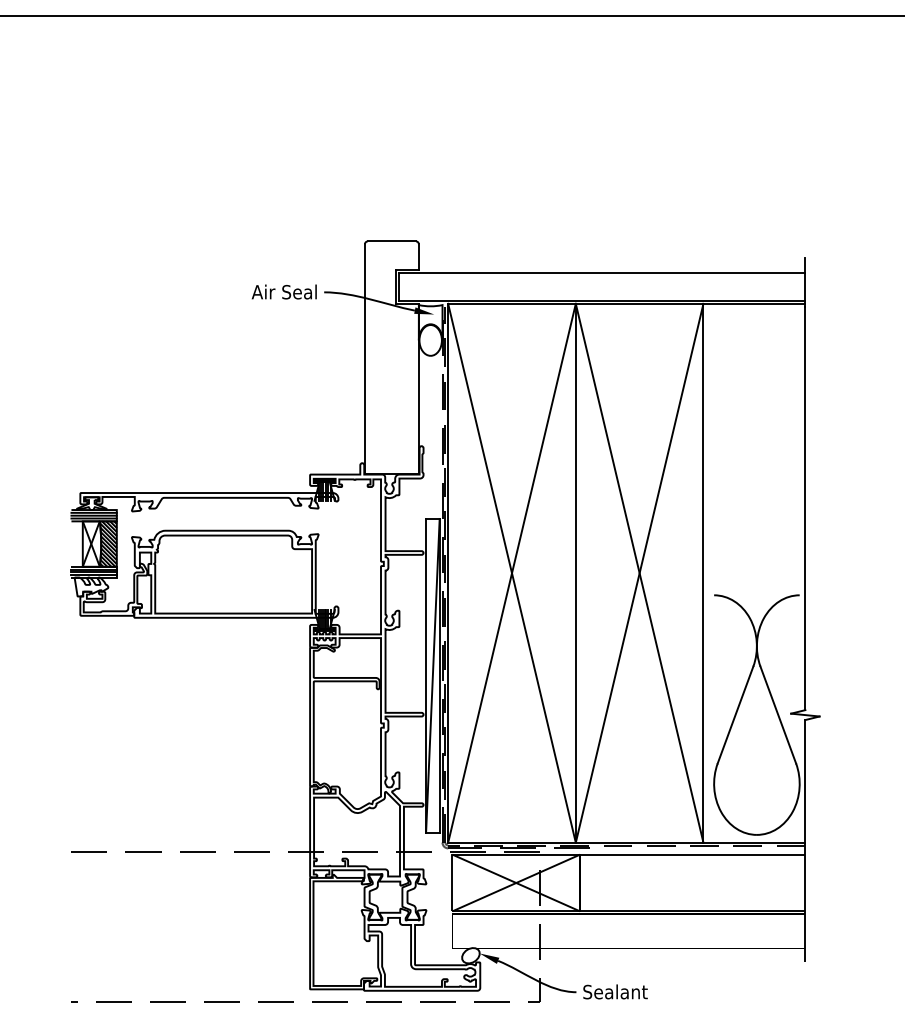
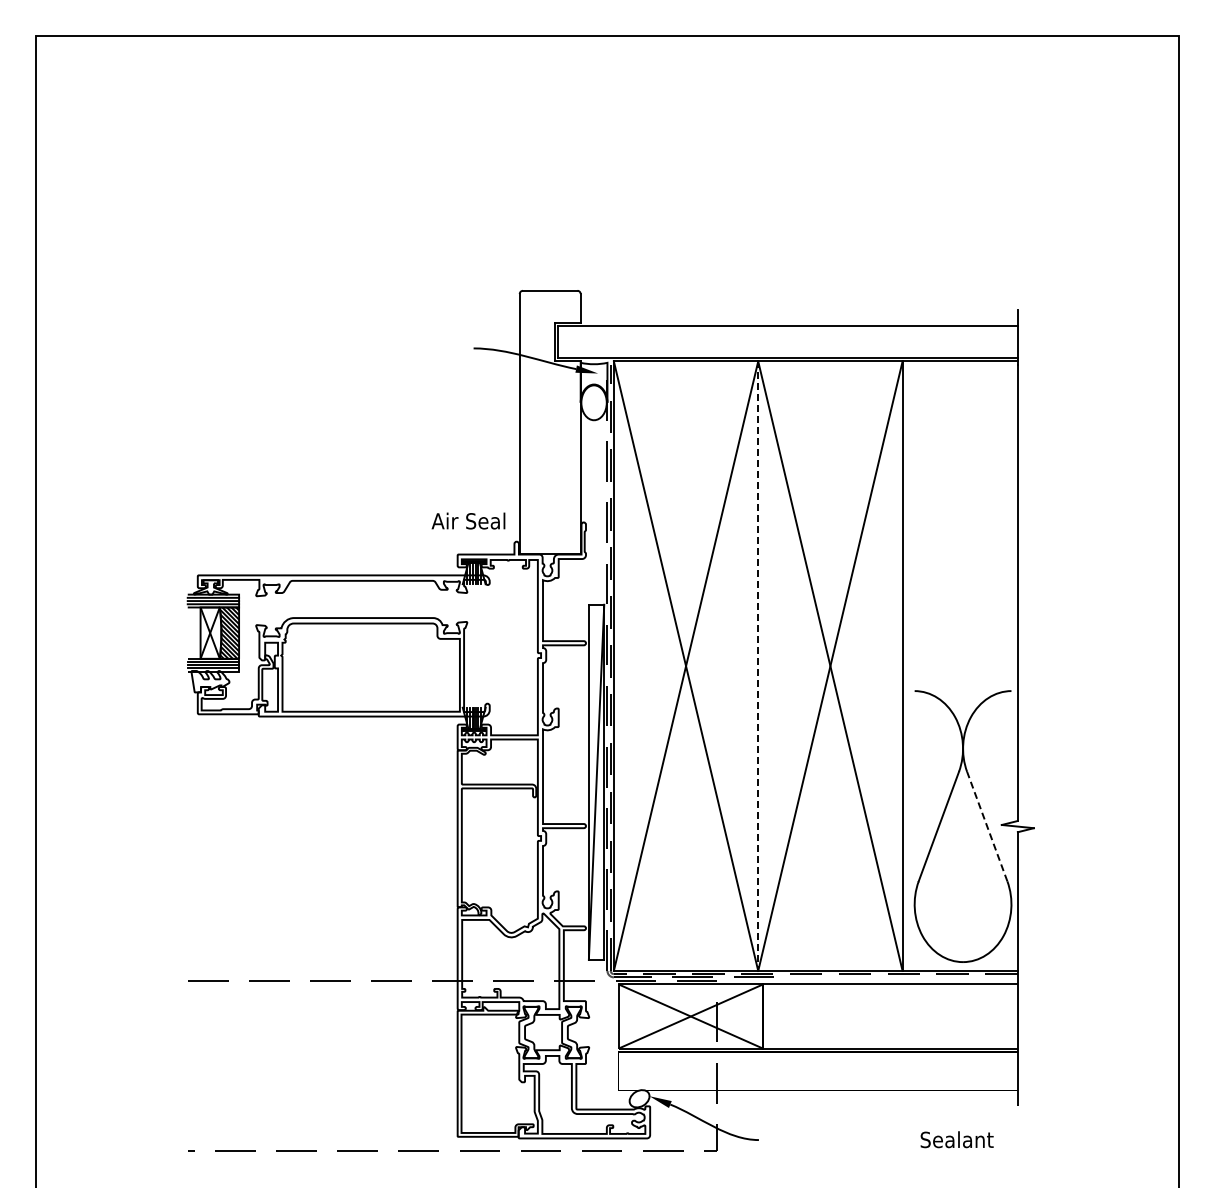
text: (284, 291) -> (468, 520), moved
line: (576, 573) -> (758, 666), solid -> dashed
line: (778, 715) -> (987, 826), solid -> dashed
text: (614, 991) -> (956, 1139), moved

